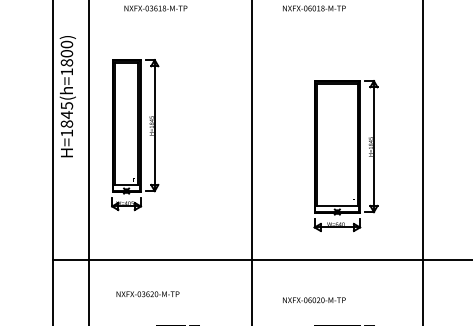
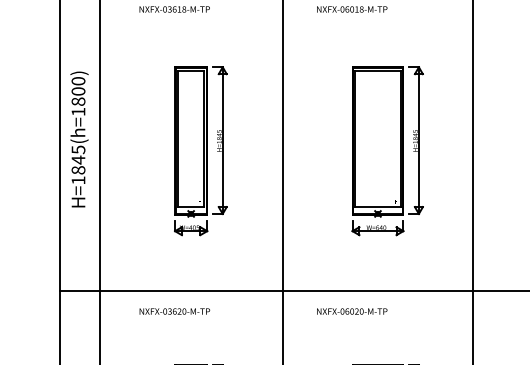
text: (67, 96) -> (79, 139), moved
part: (135, 135) -> (201, 151), moved
part: (345, 156) -> (387, 151), moved
text: (147, 294) -> (174, 311), moved
text: (314, 300) -> (352, 311), moved

